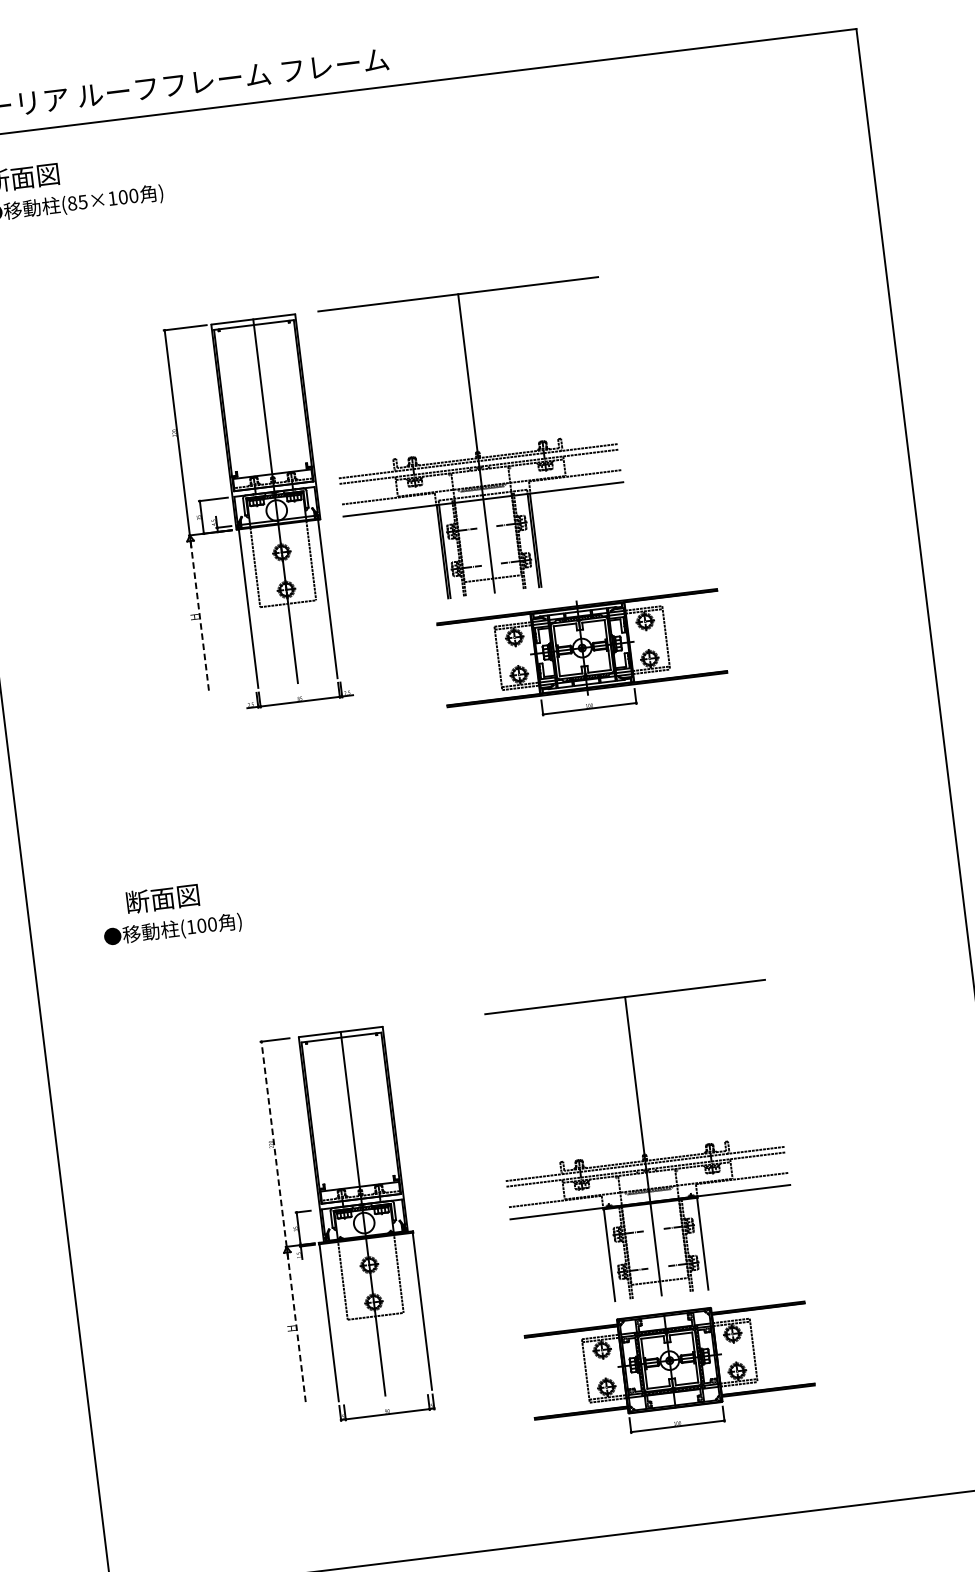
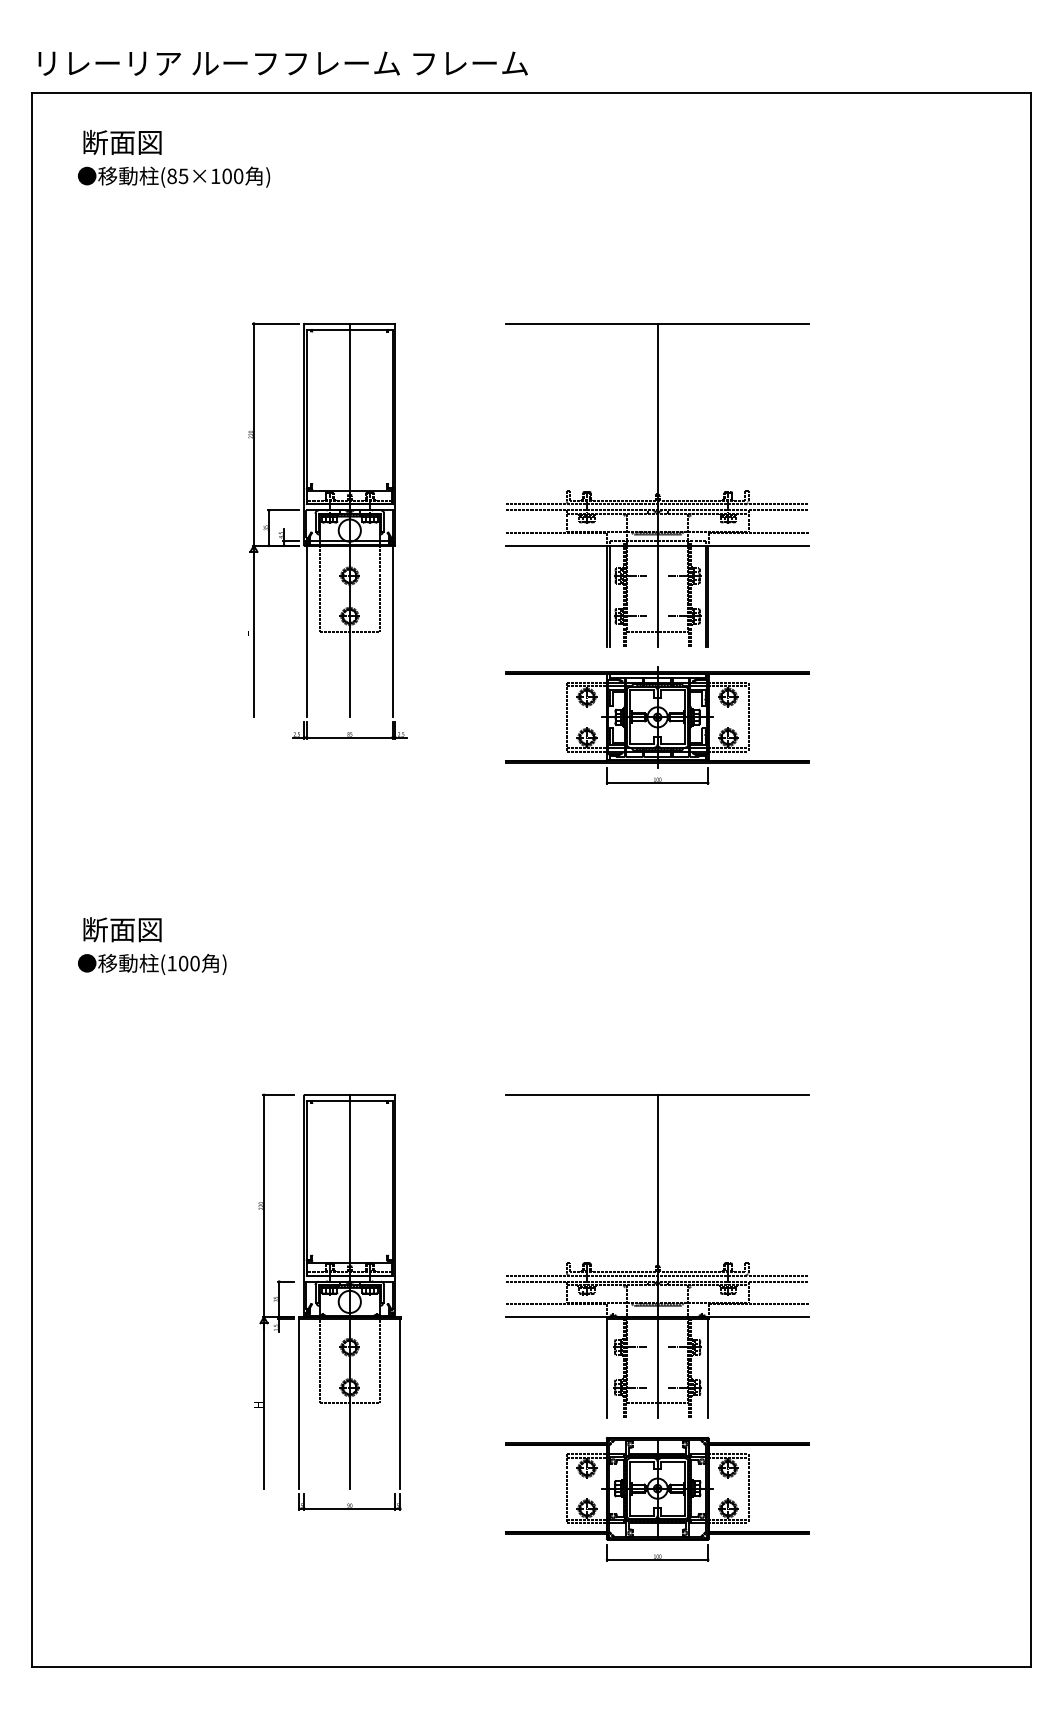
part: (476, 443) -> (657, 485), moved
line: (199, 618) -> (253, 635), dashed -> solid
text: (162, 898) -> (122, 929), moved
text: (173, 929) -> (152, 963), moved
line: (274, 1143) -> (264, 1205), dashed -> solid
line: (297, 1329) -> (264, 1406), dashed -> solid

